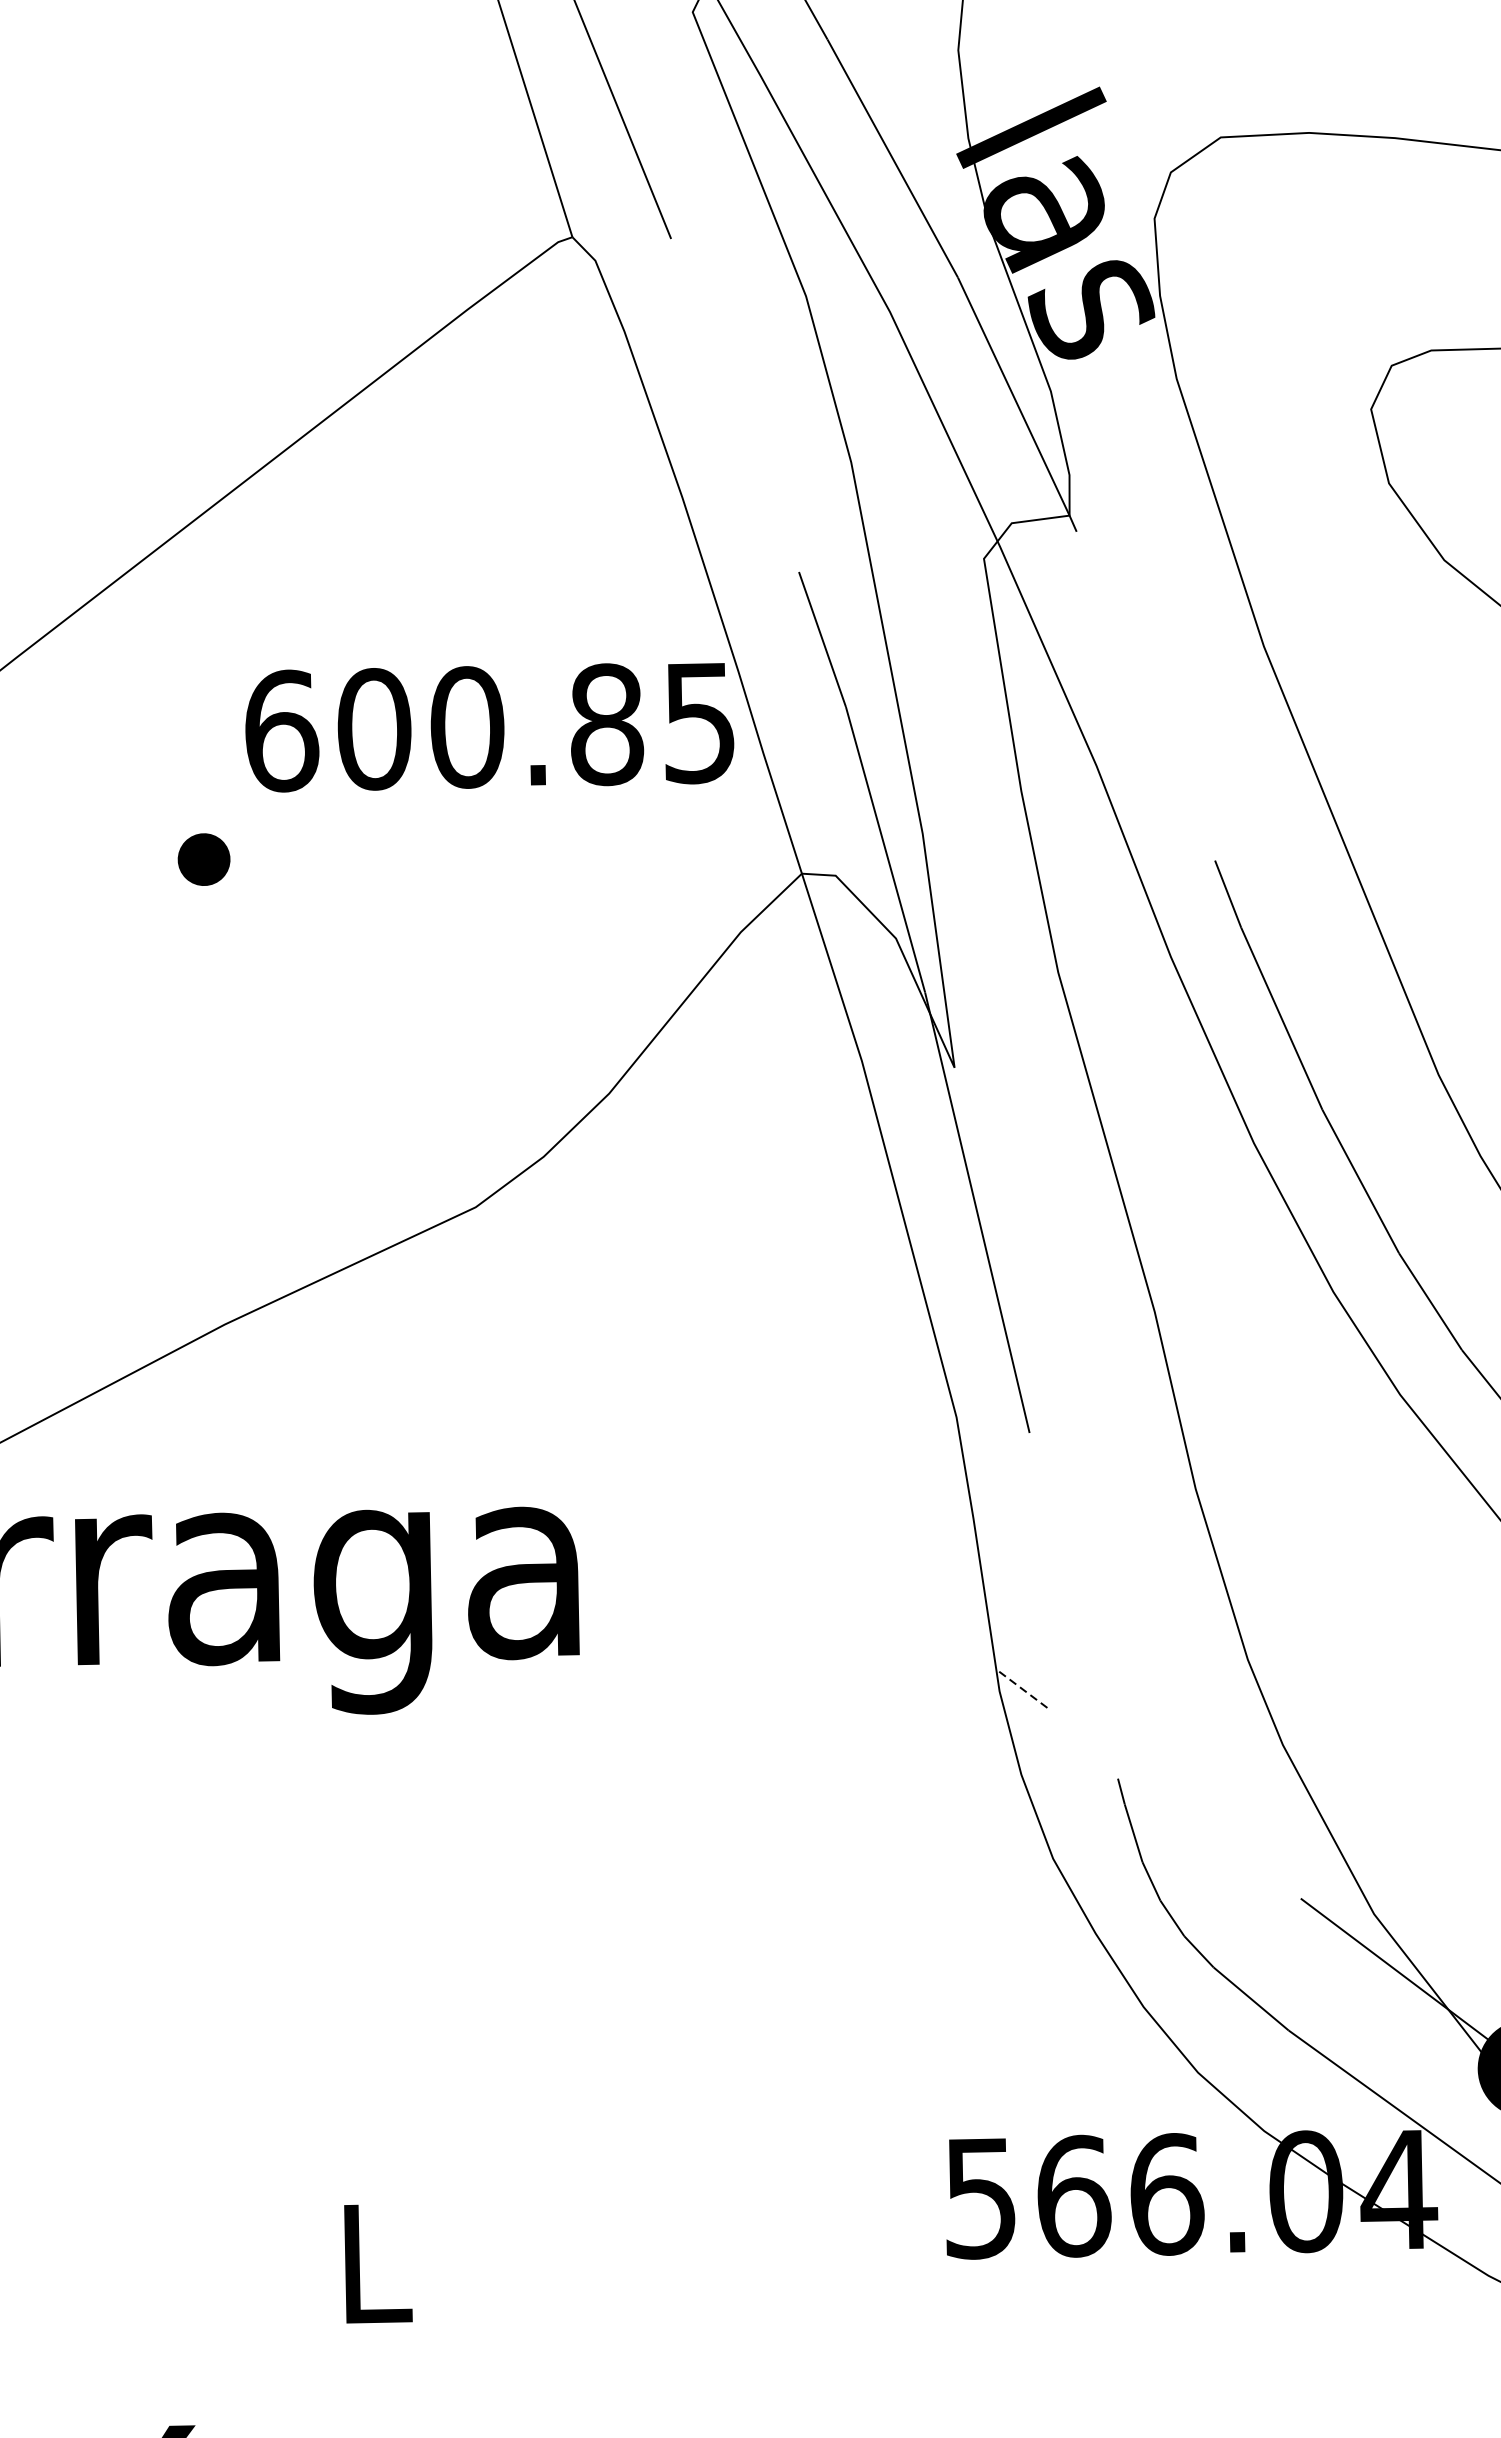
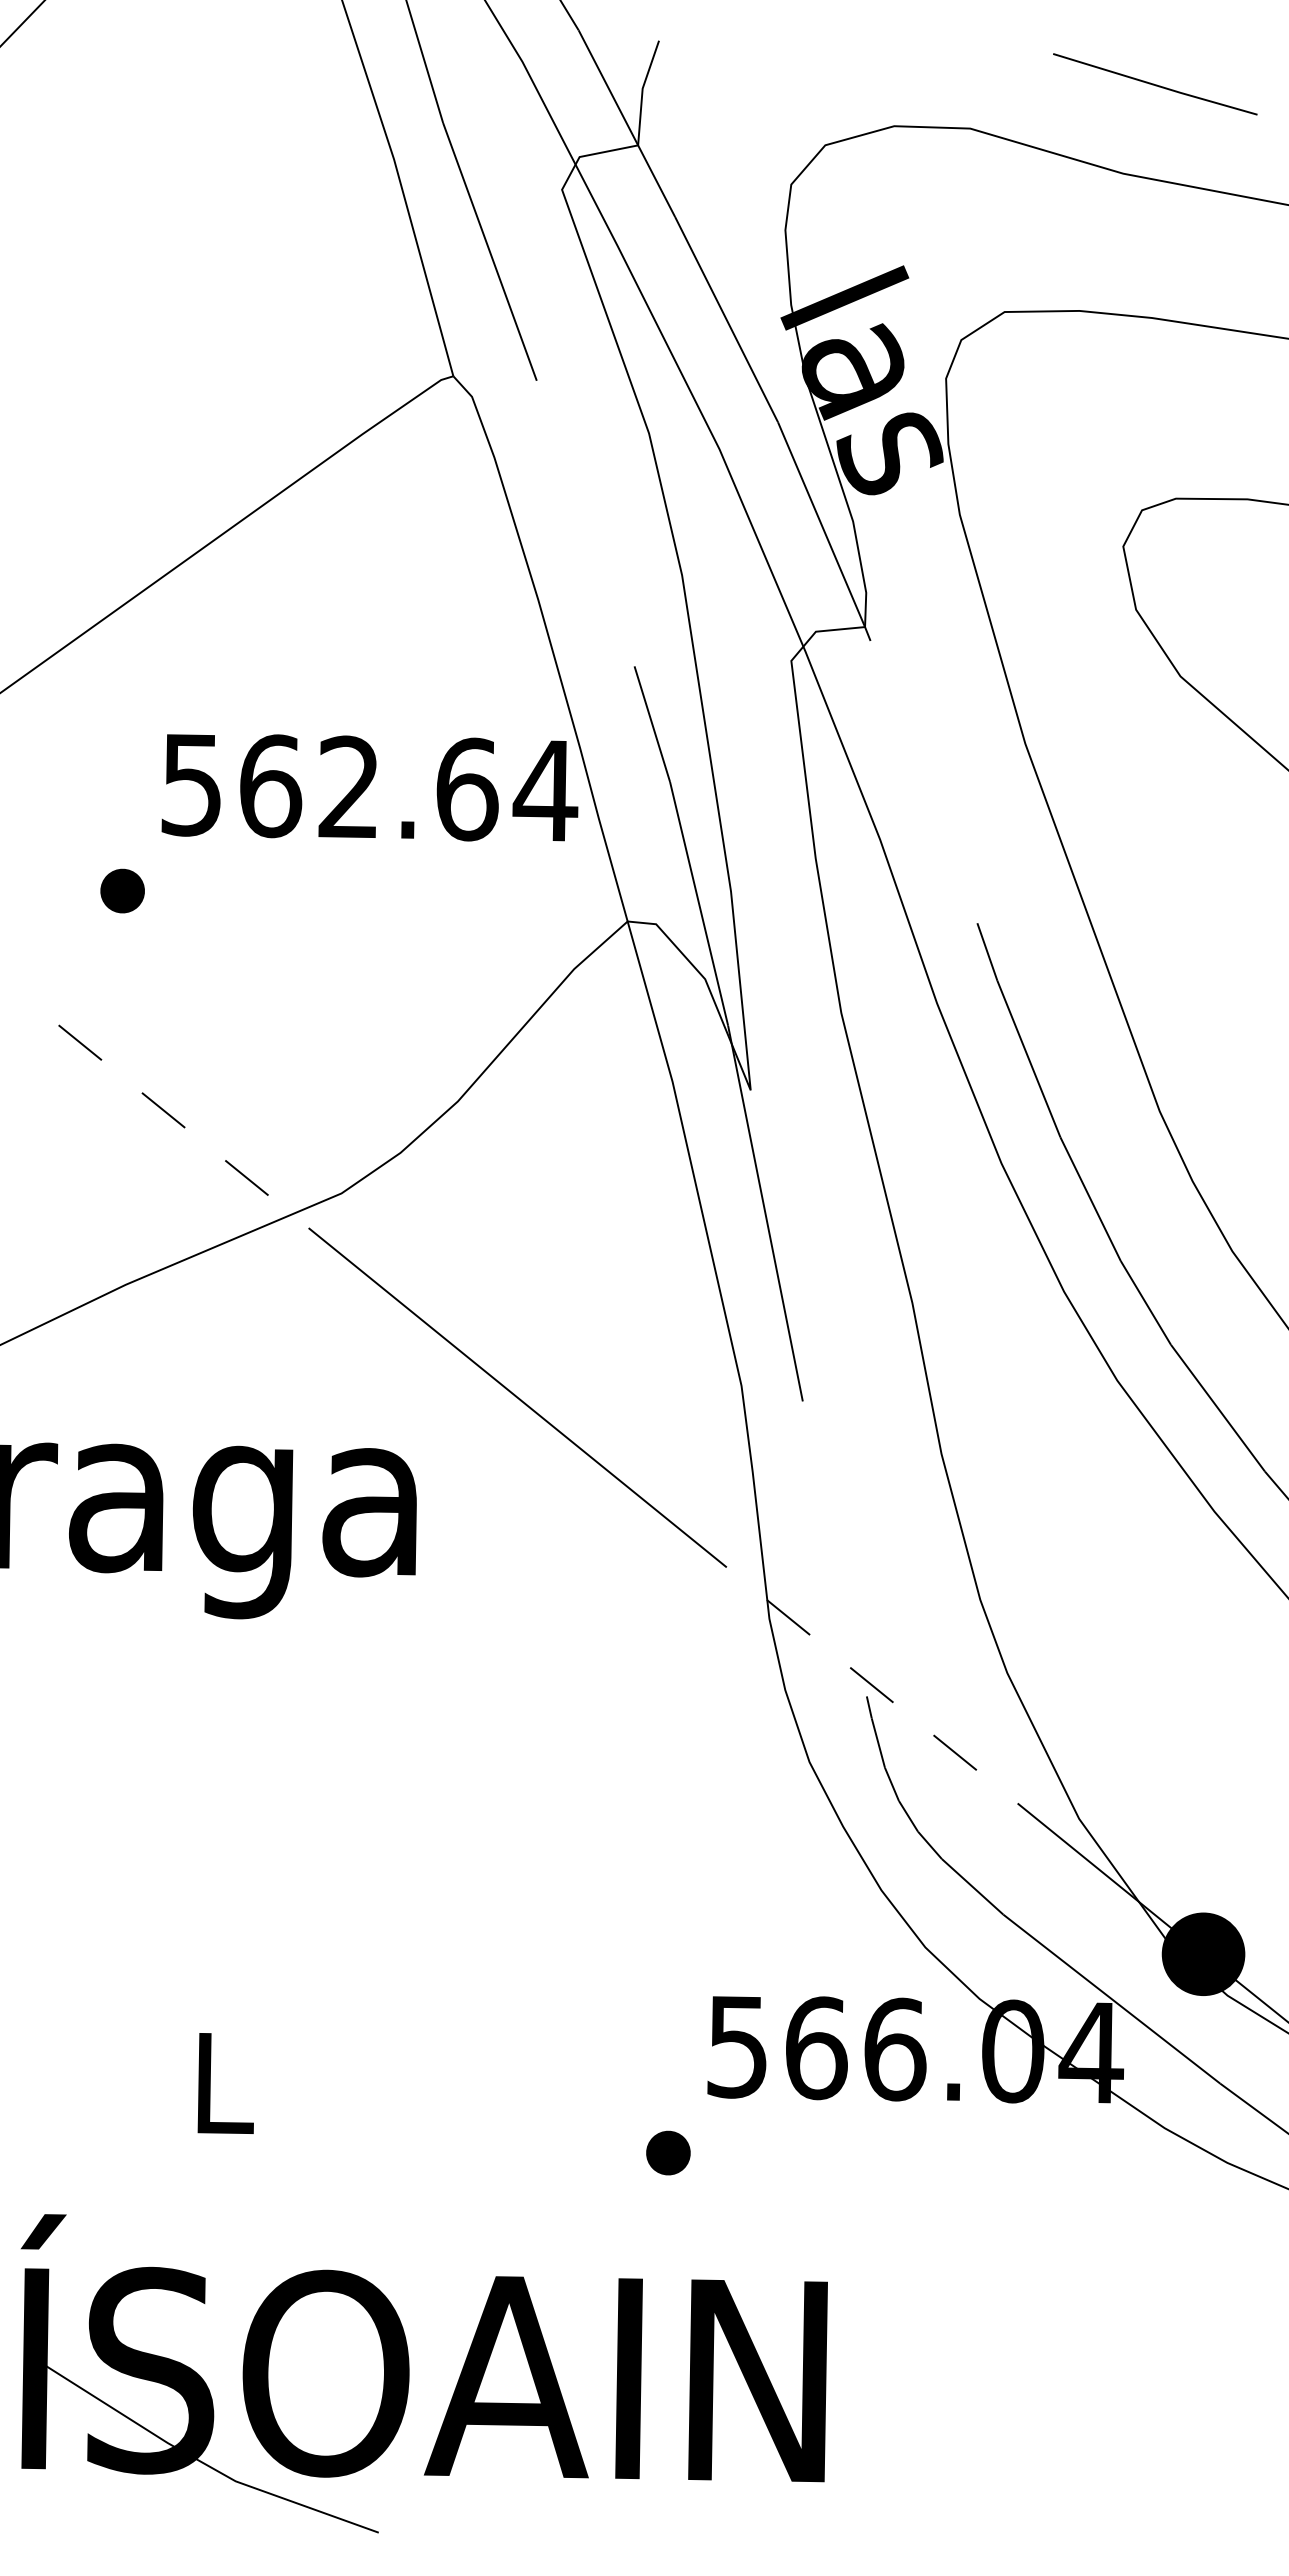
text: (491, 726) -> (369, 787), 600.85 -> 562.64
line: (160, 1040) -> (80, 1042), added
line: (261, 1117) -> (163, 1110), added
line: (362, 1192) -> (246, 1177), added
line: (692, 1440) -> (517, 1397), added
line: (1022, 1688) -> (788, 1617), dashed -> solid
line: (1123, 1765) -> (871, 1685), added
line: (1223, 1841) -> (954, 1752), added
part: (903, 2325) -> (668, 2152), added

